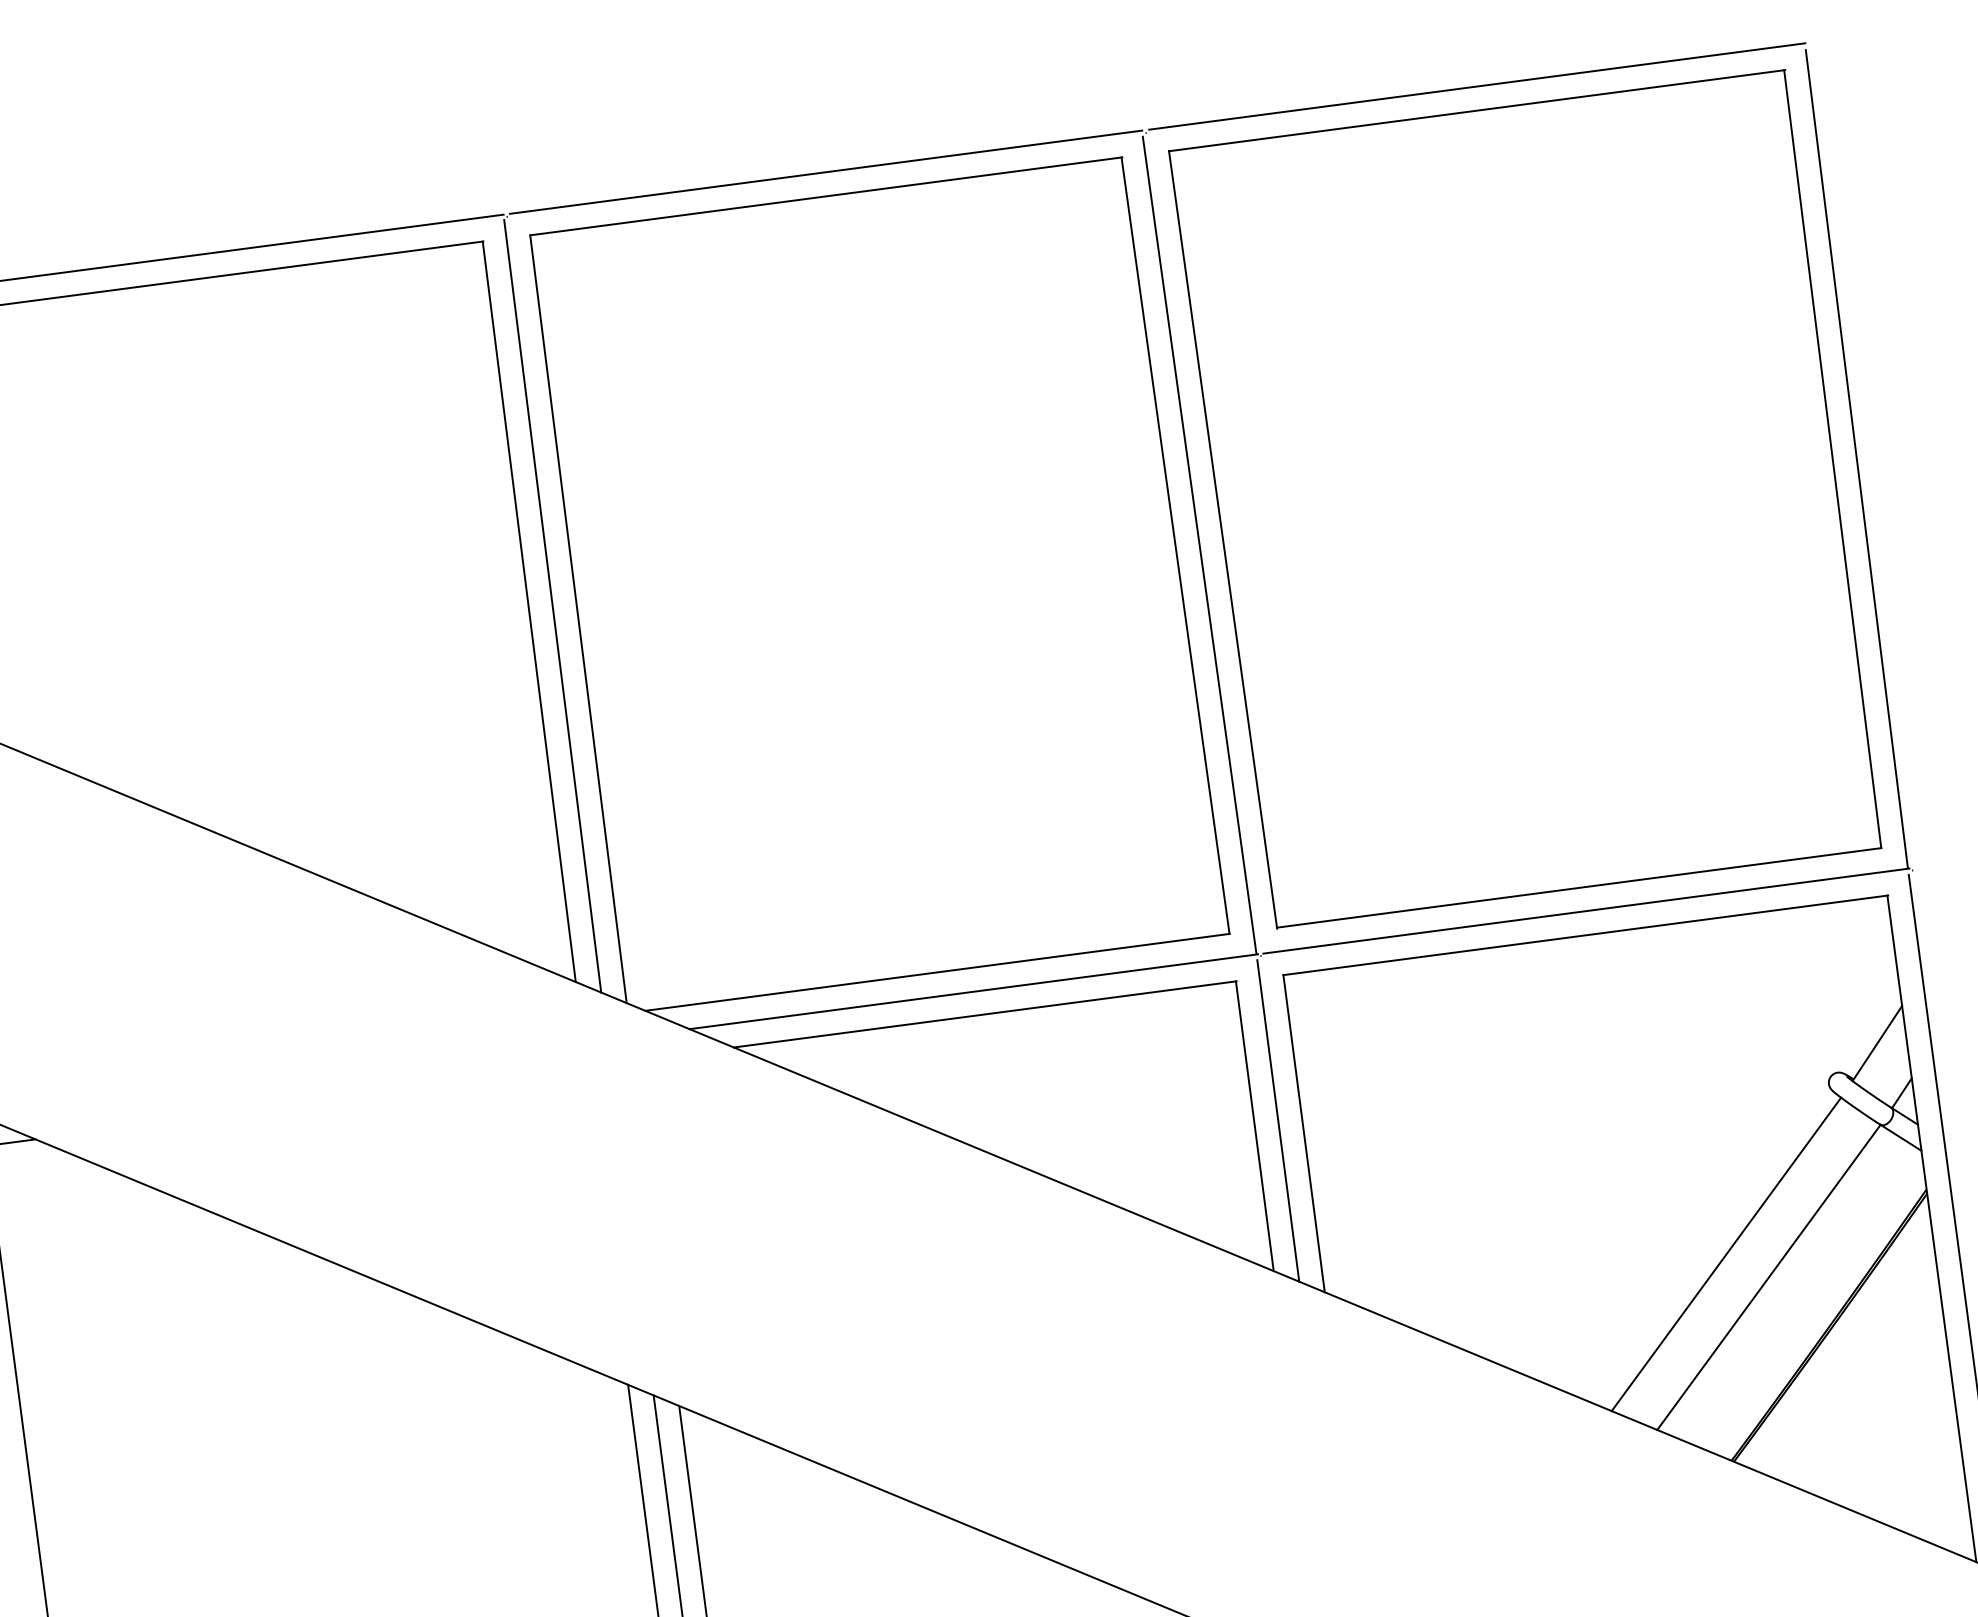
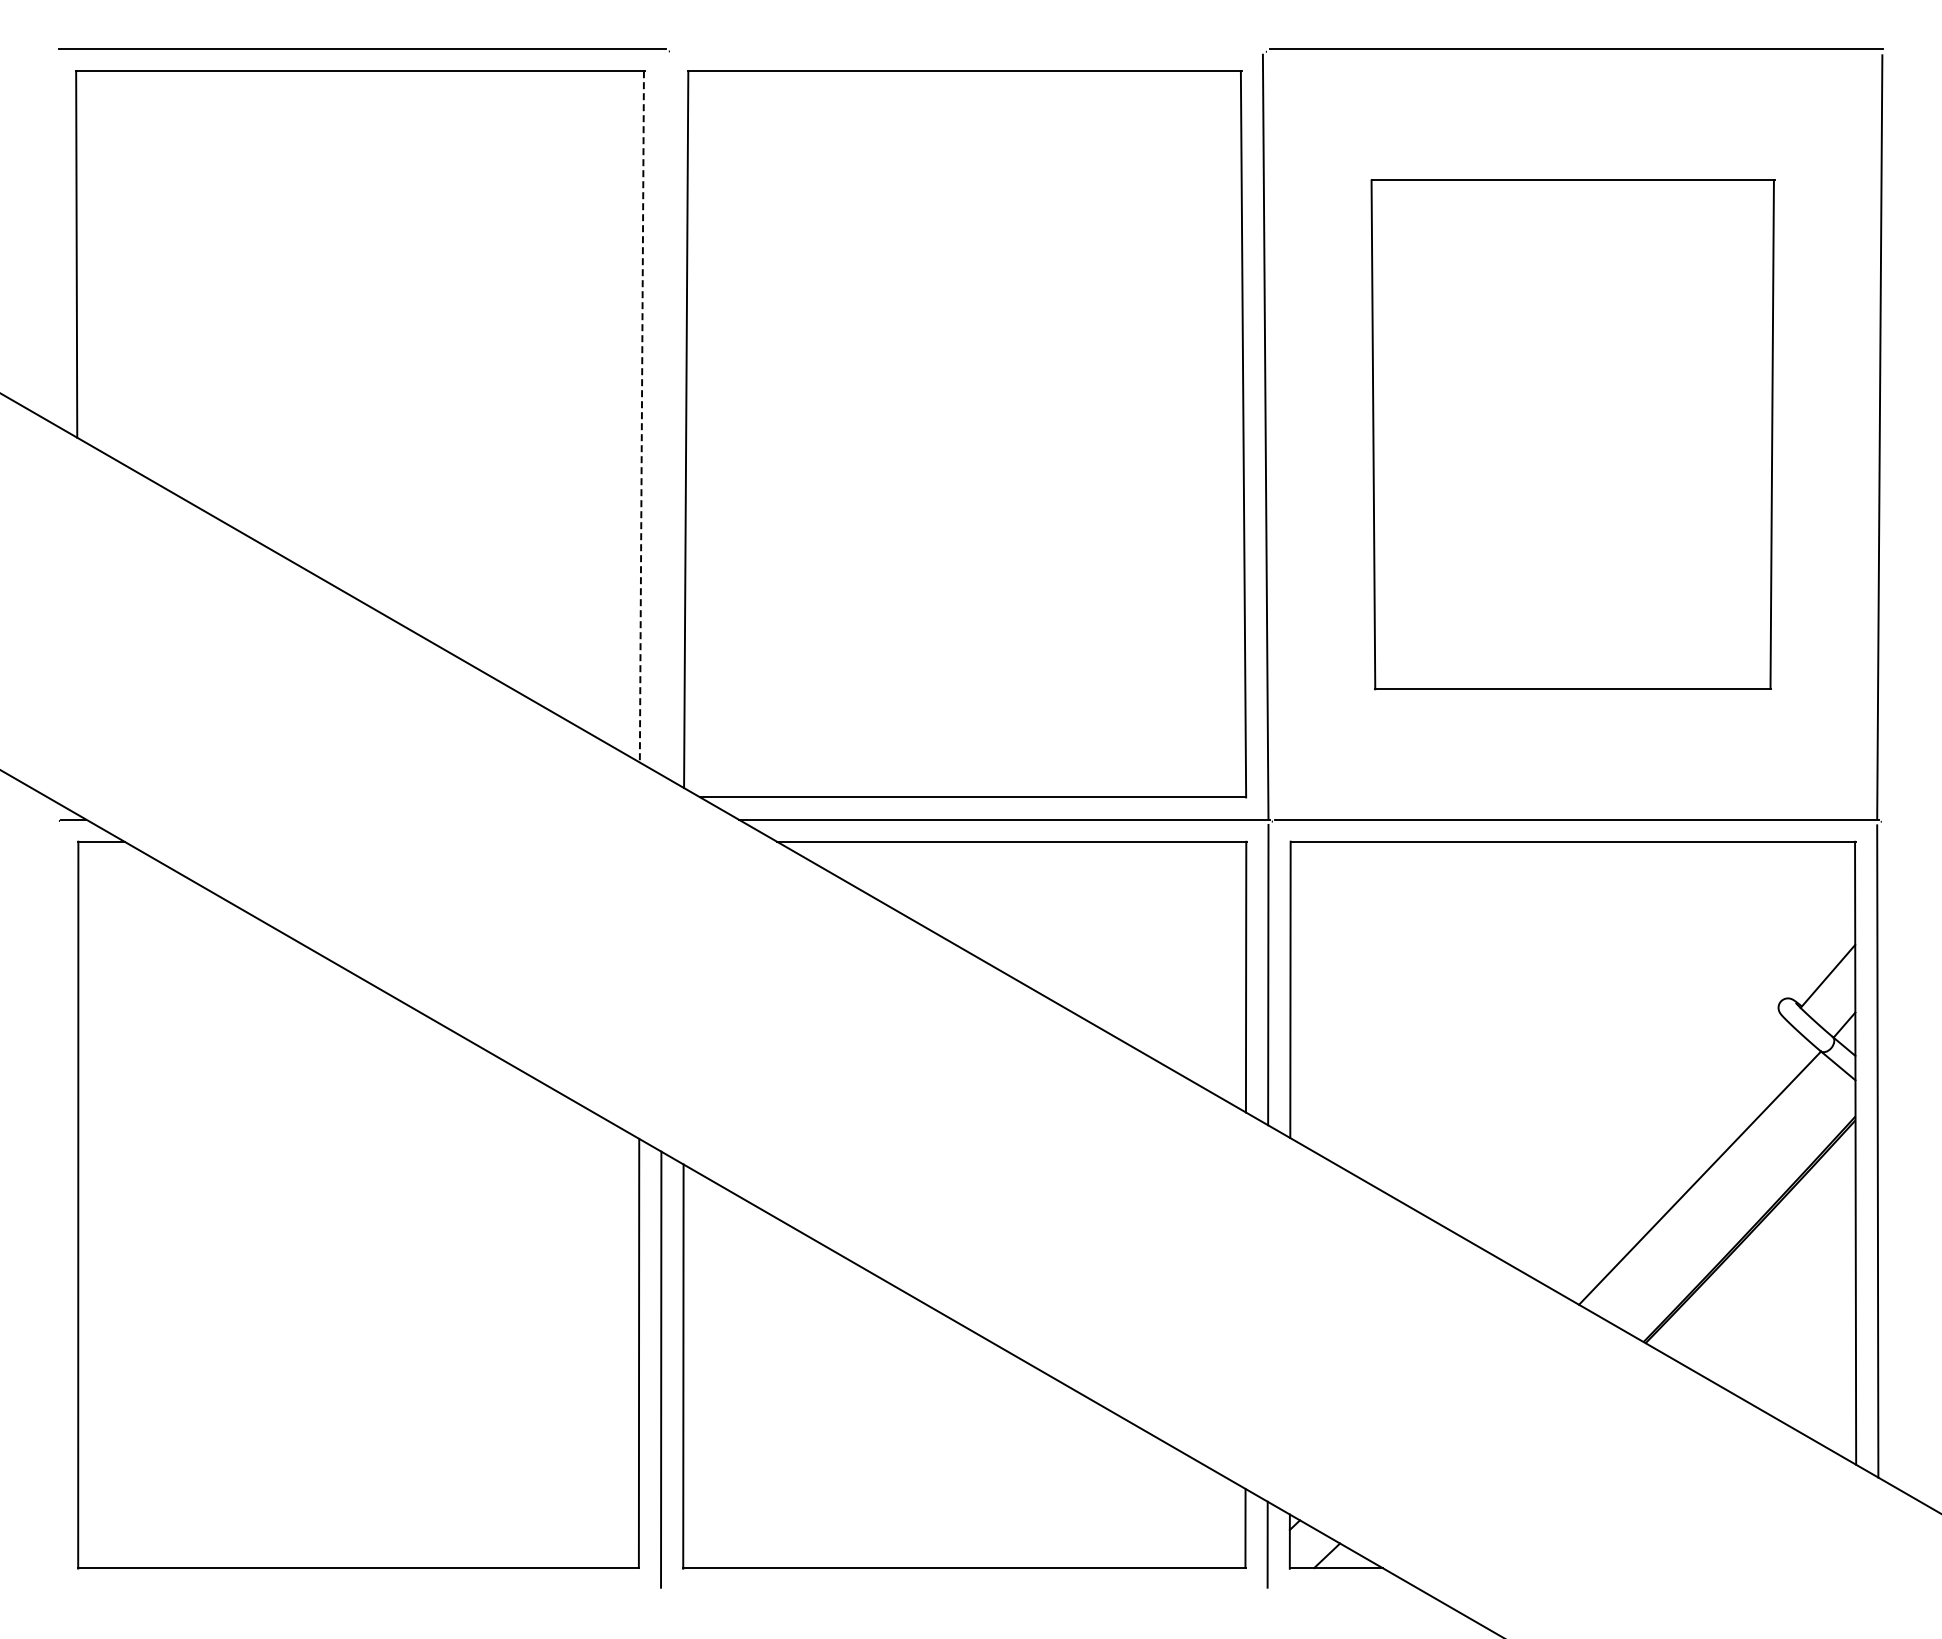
line: (825, 172) -> (967, 49), removed
part: (1527, 499) -> (1572, 434), size x0.7
line: (552, 606) -> (663, 414), removed
line: (528, 611) -> (641, 416), solid -> dashed
line: (1726, 1254) -> (1663, 1151), removed

